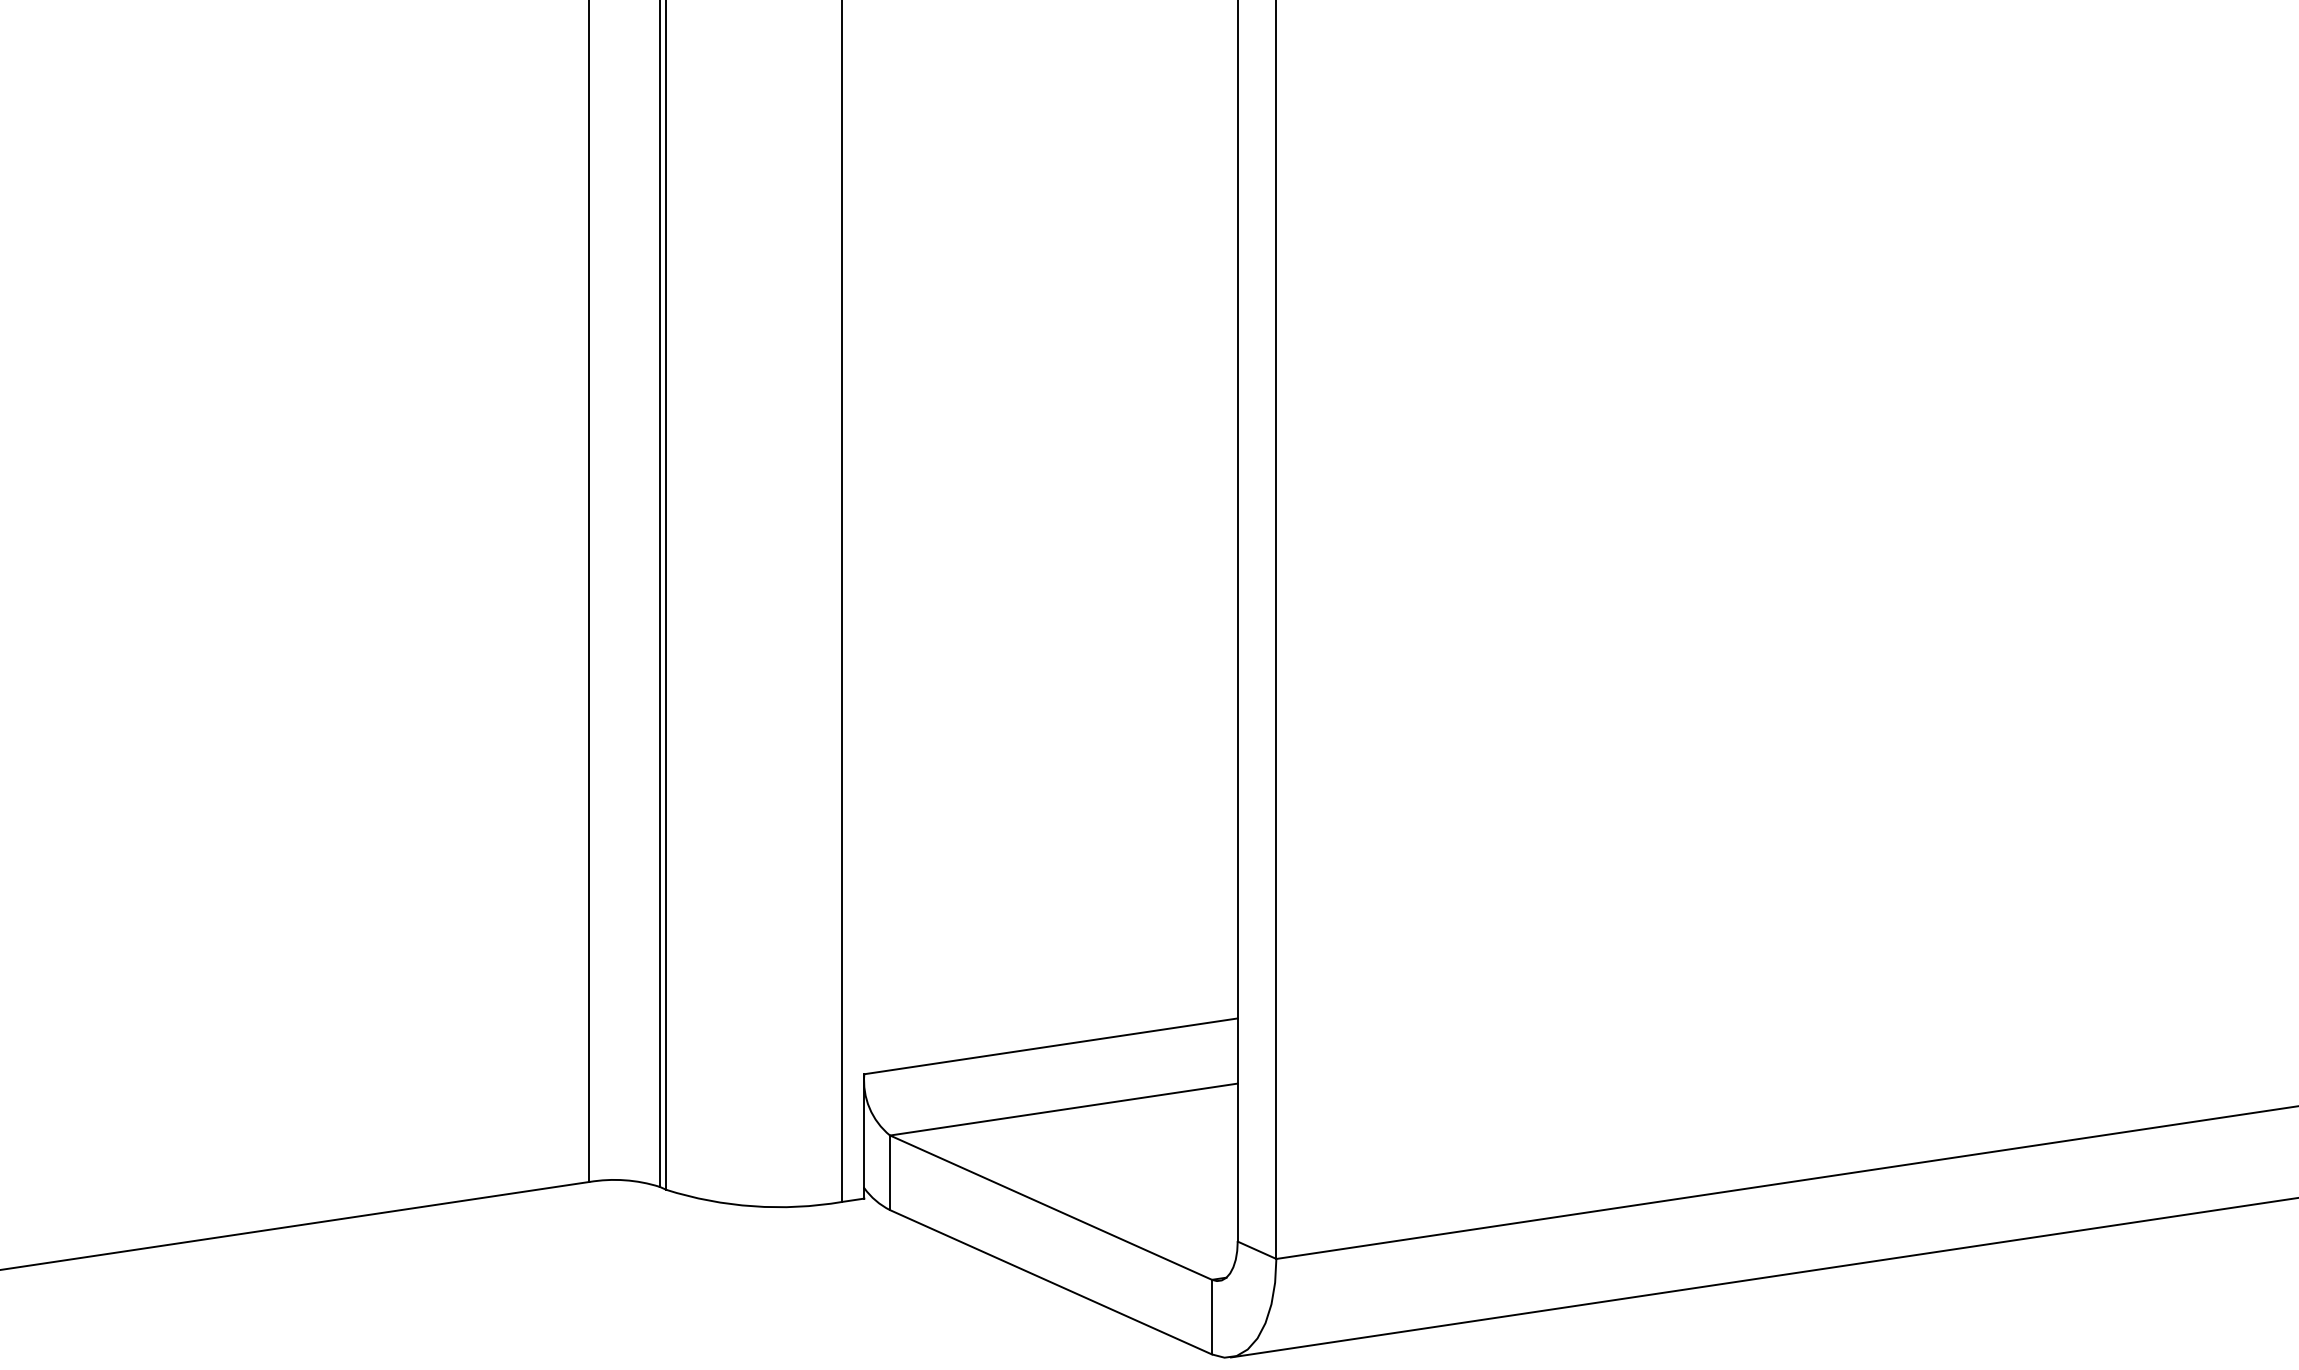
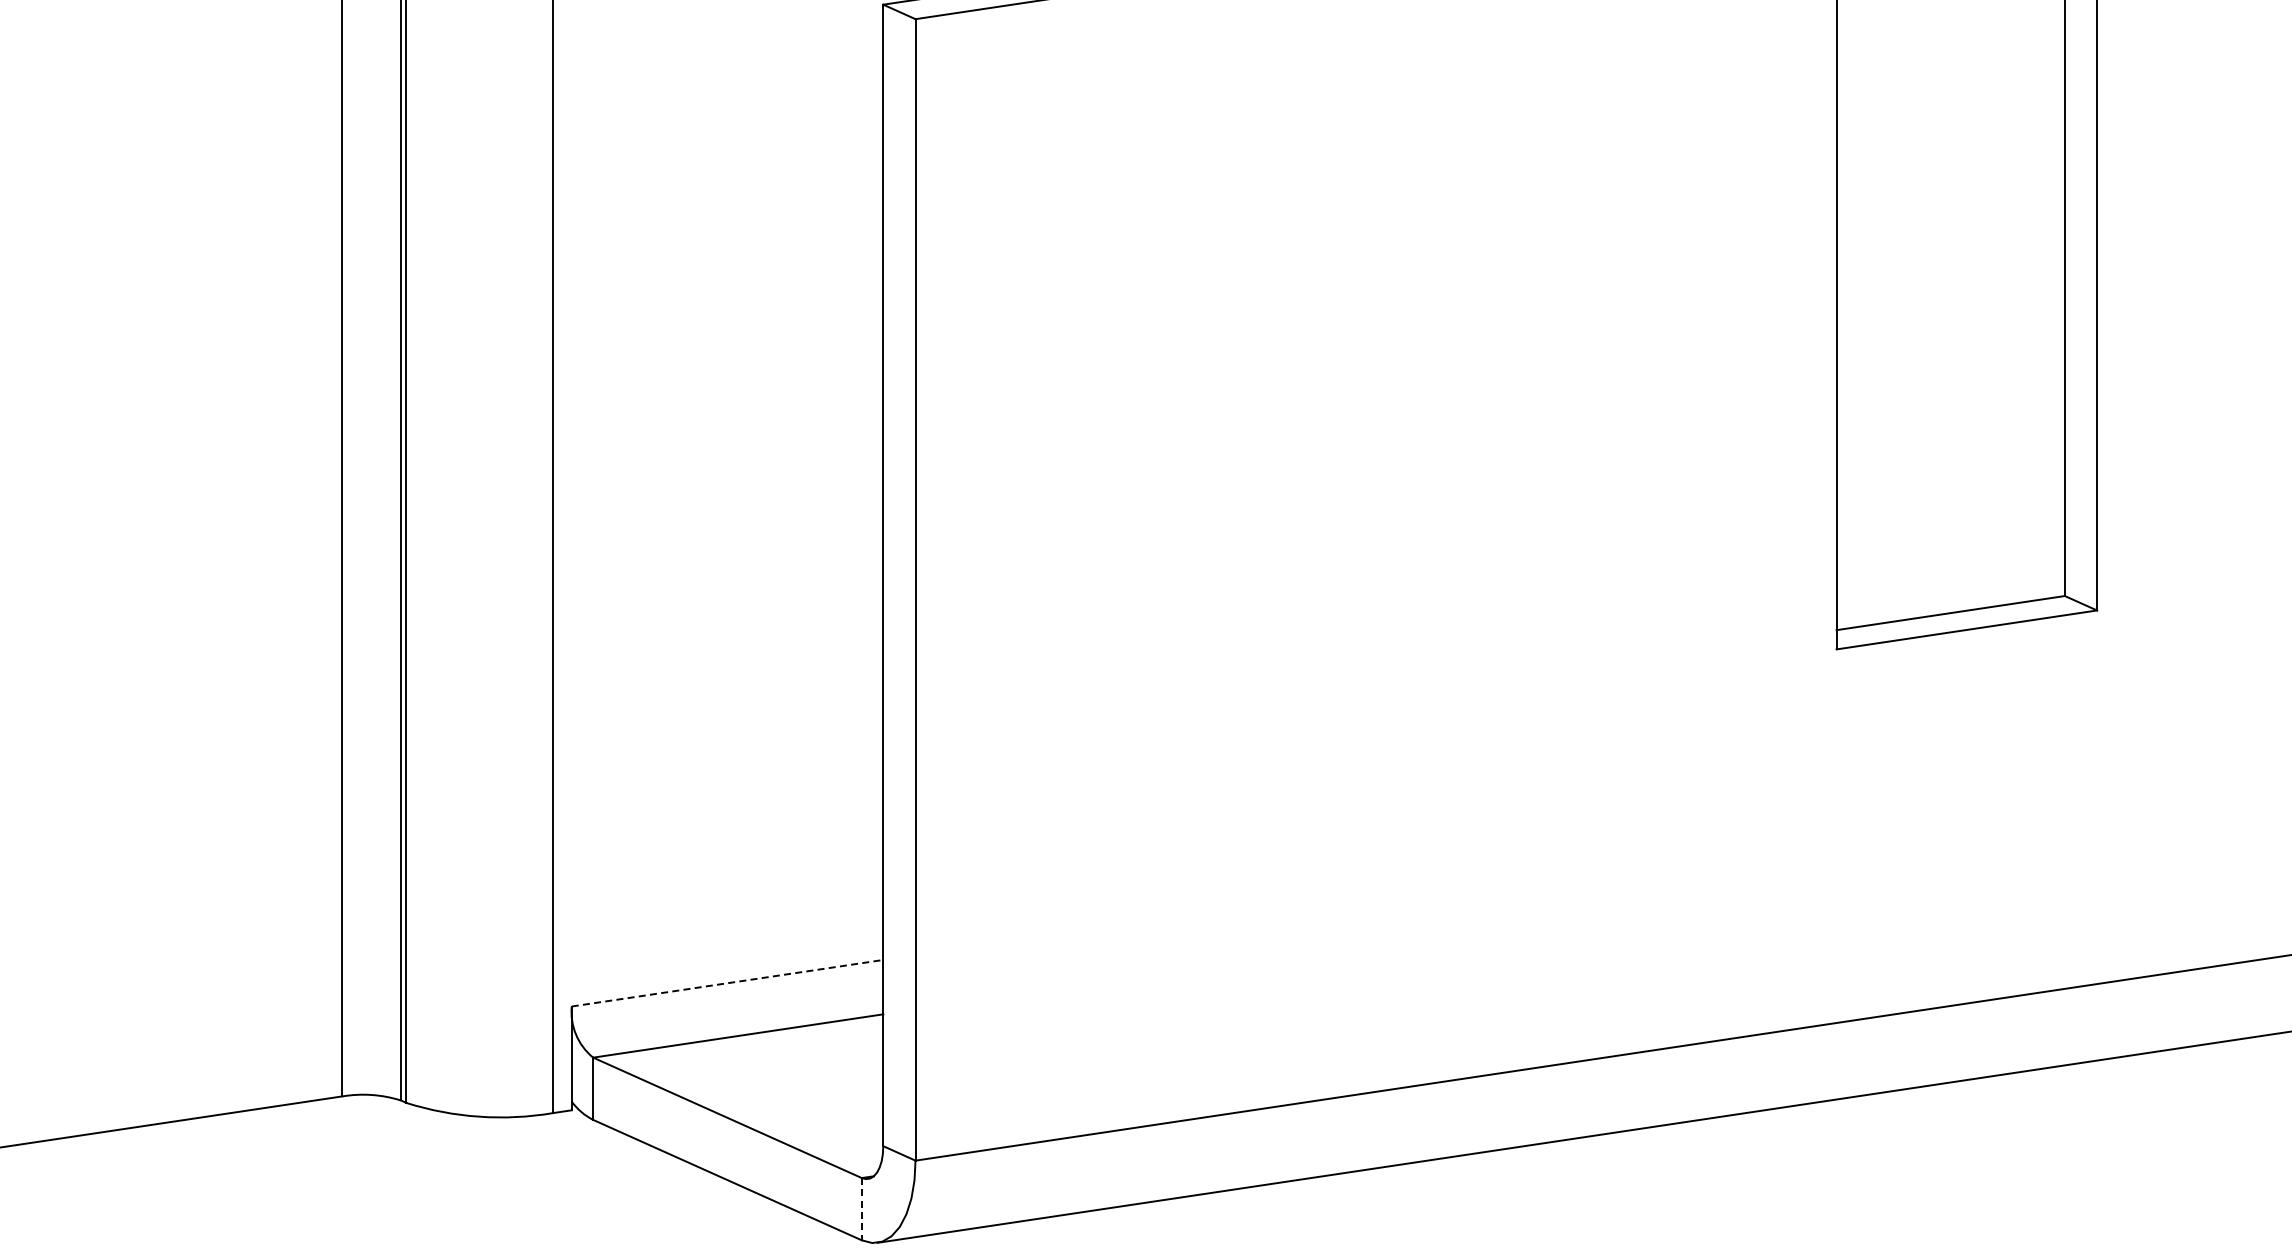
line: (1051, 1046) -> (727, 983), solid -> dashed
line: (1211, 1317) -> (861, 1209), solid -> dashed

